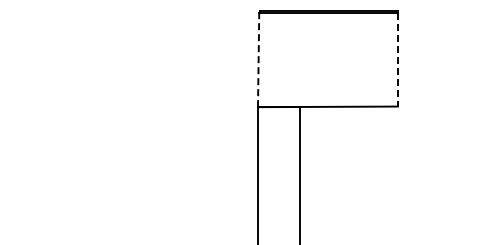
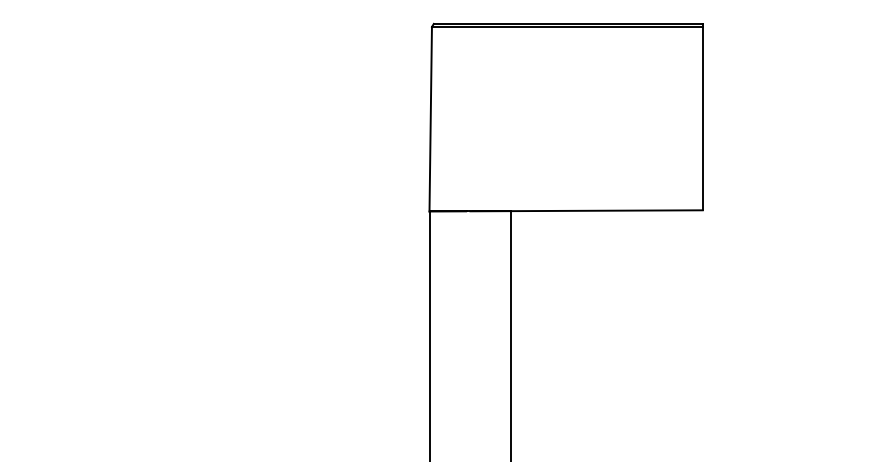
line: (258, 59) -> (430, 118), dashed -> solid
line: (397, 59) -> (702, 118), dashed -> solid

